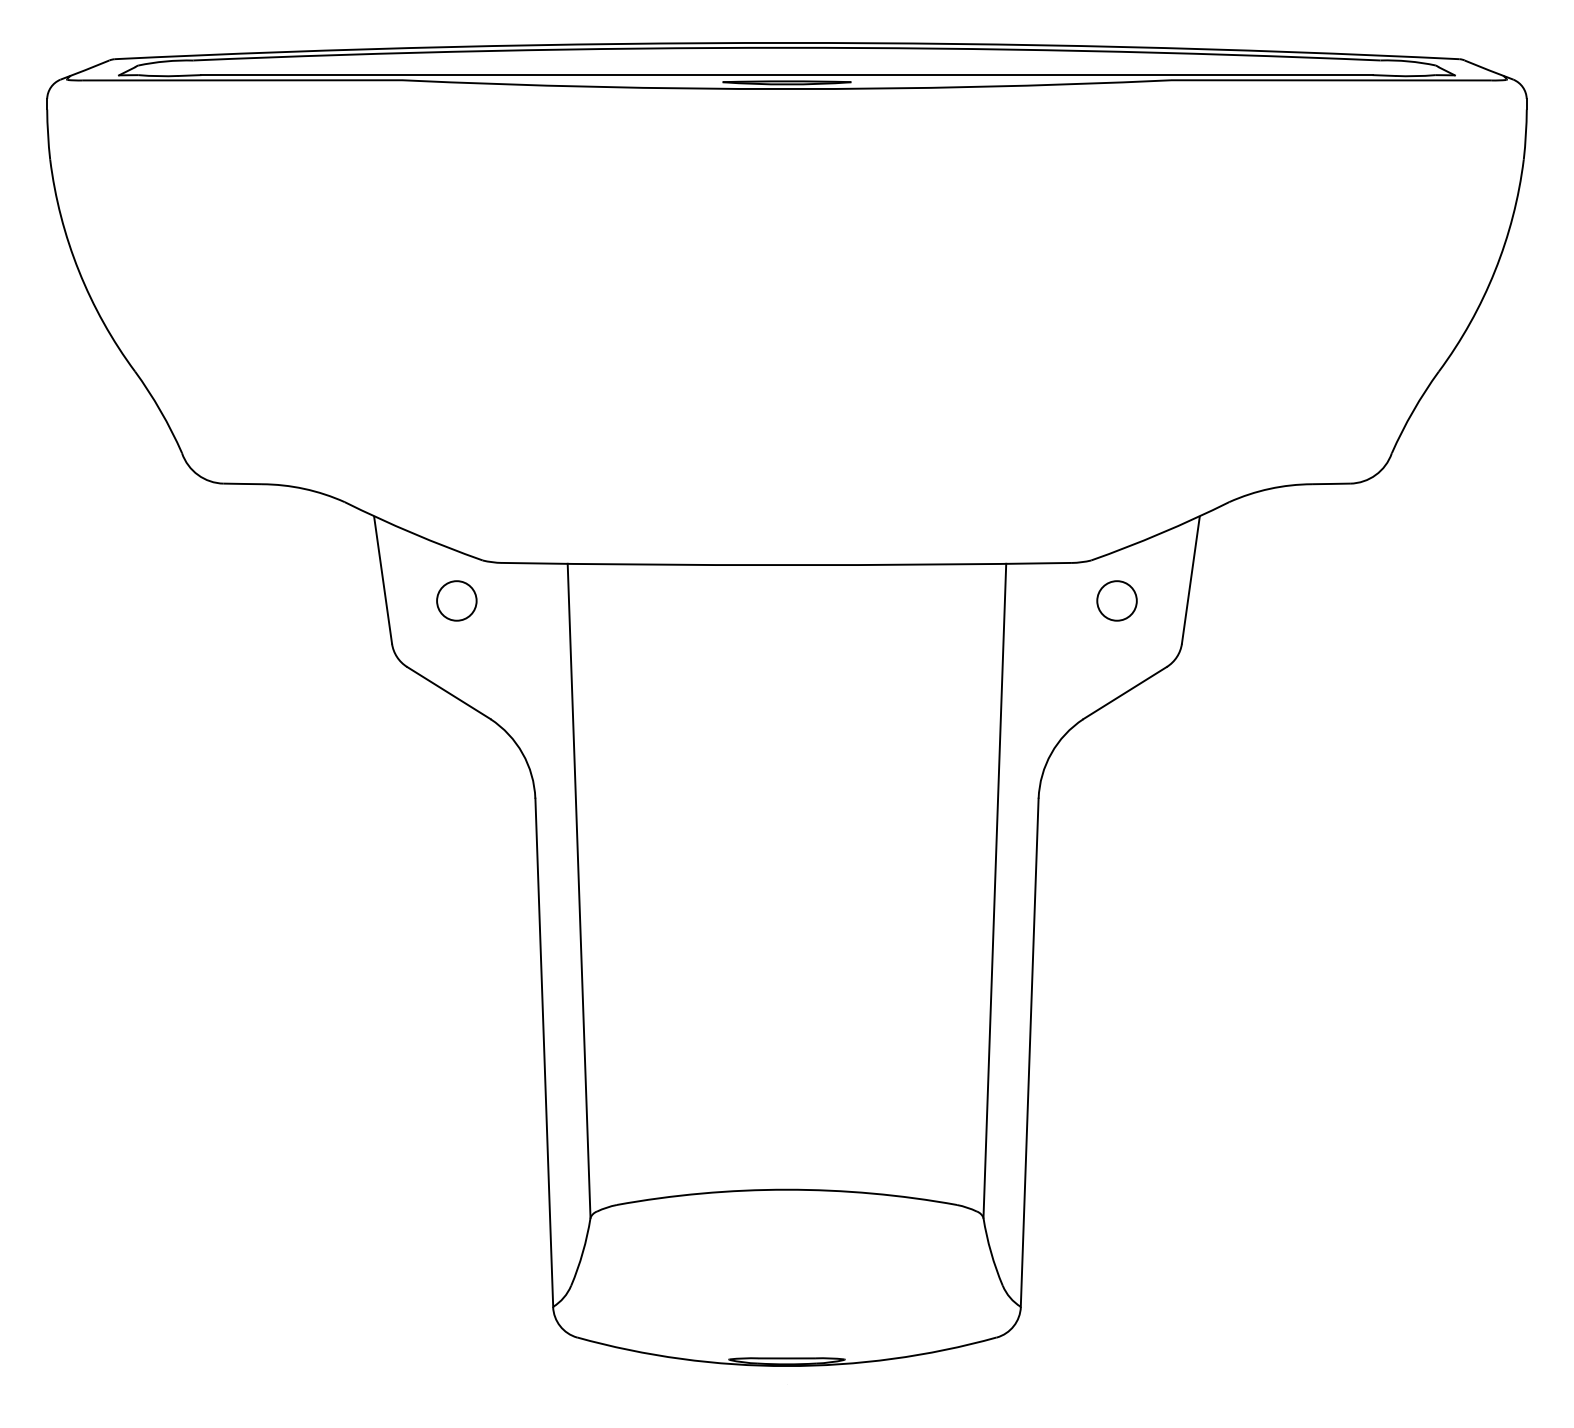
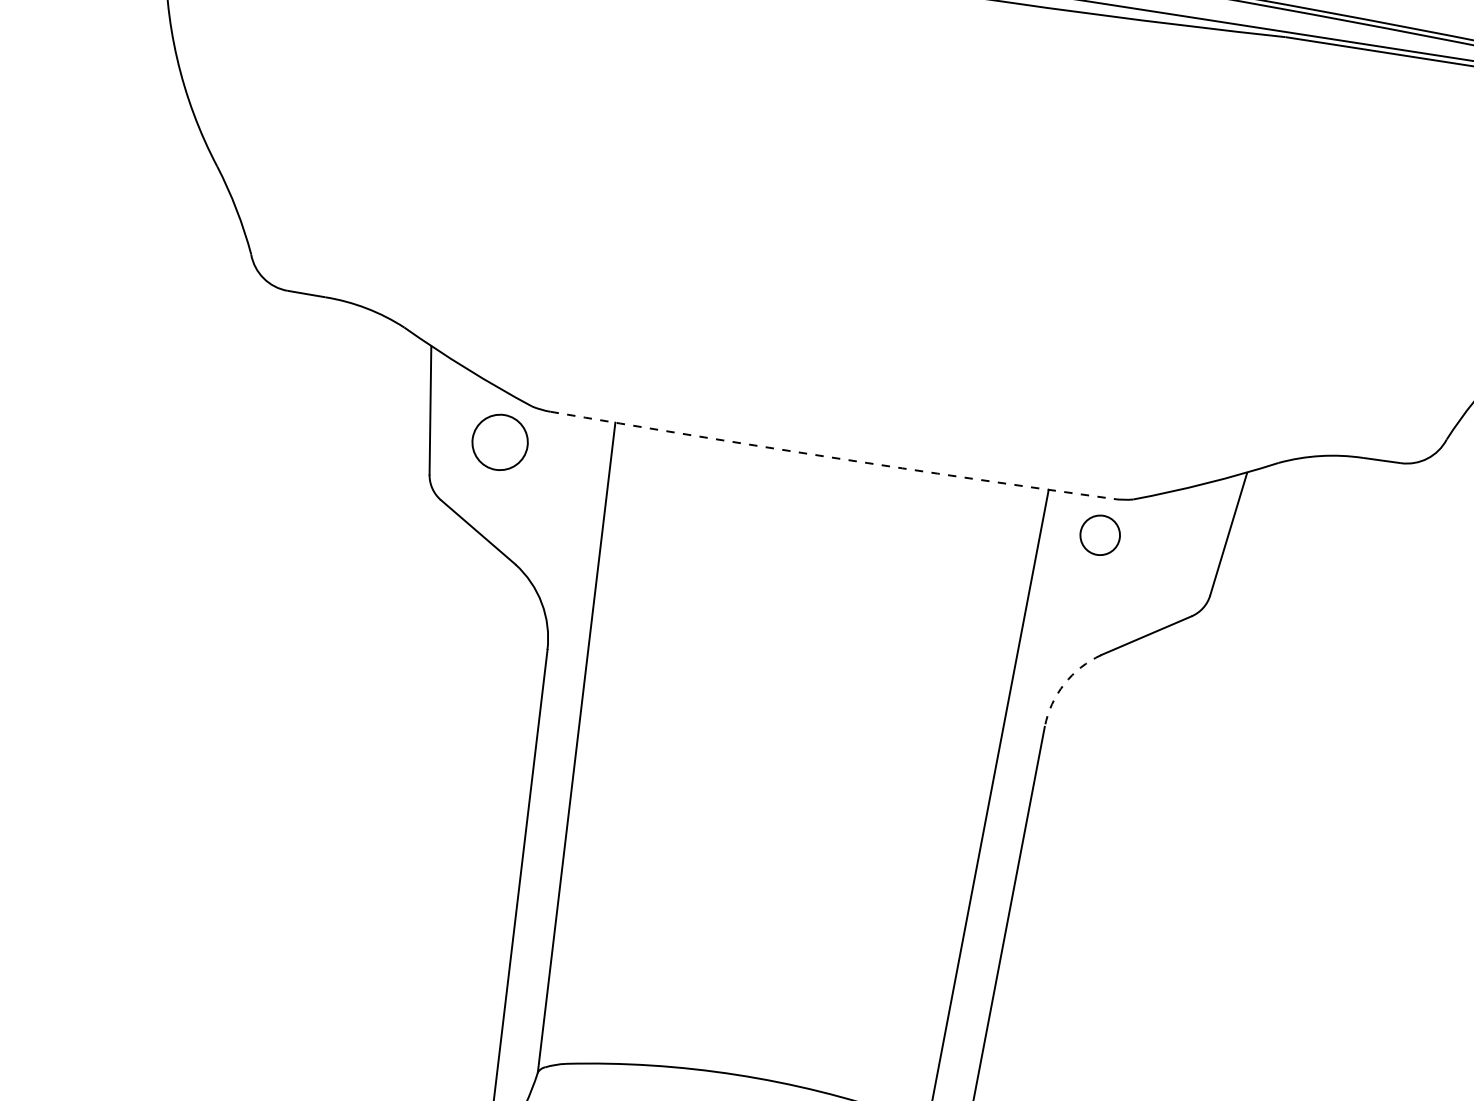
arc: (786, 565) -> (831, 457), solid -> dashed
circle: (456, 600) -> (499, 441), size x1.4
circle: (1116, 600) -> (1099, 534), moved
arc: (1051, 753) -> (1064, 684), solid -> dashed

